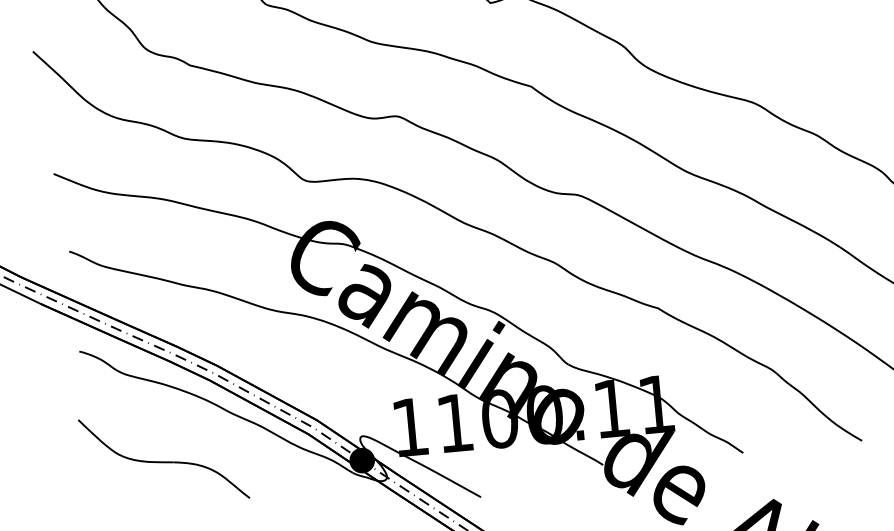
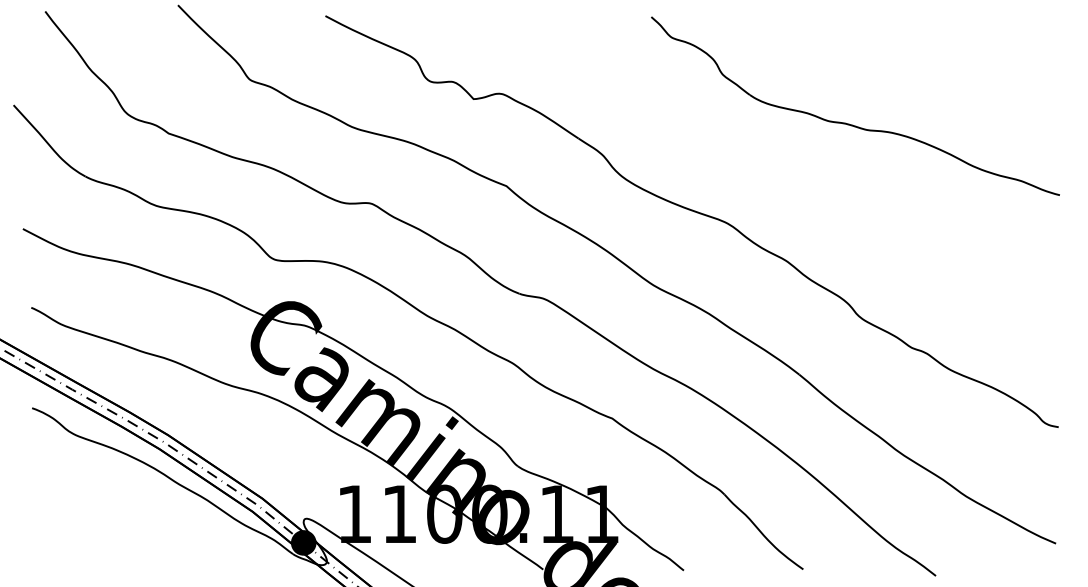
part: (163, 458) -> (106, 522), removed

